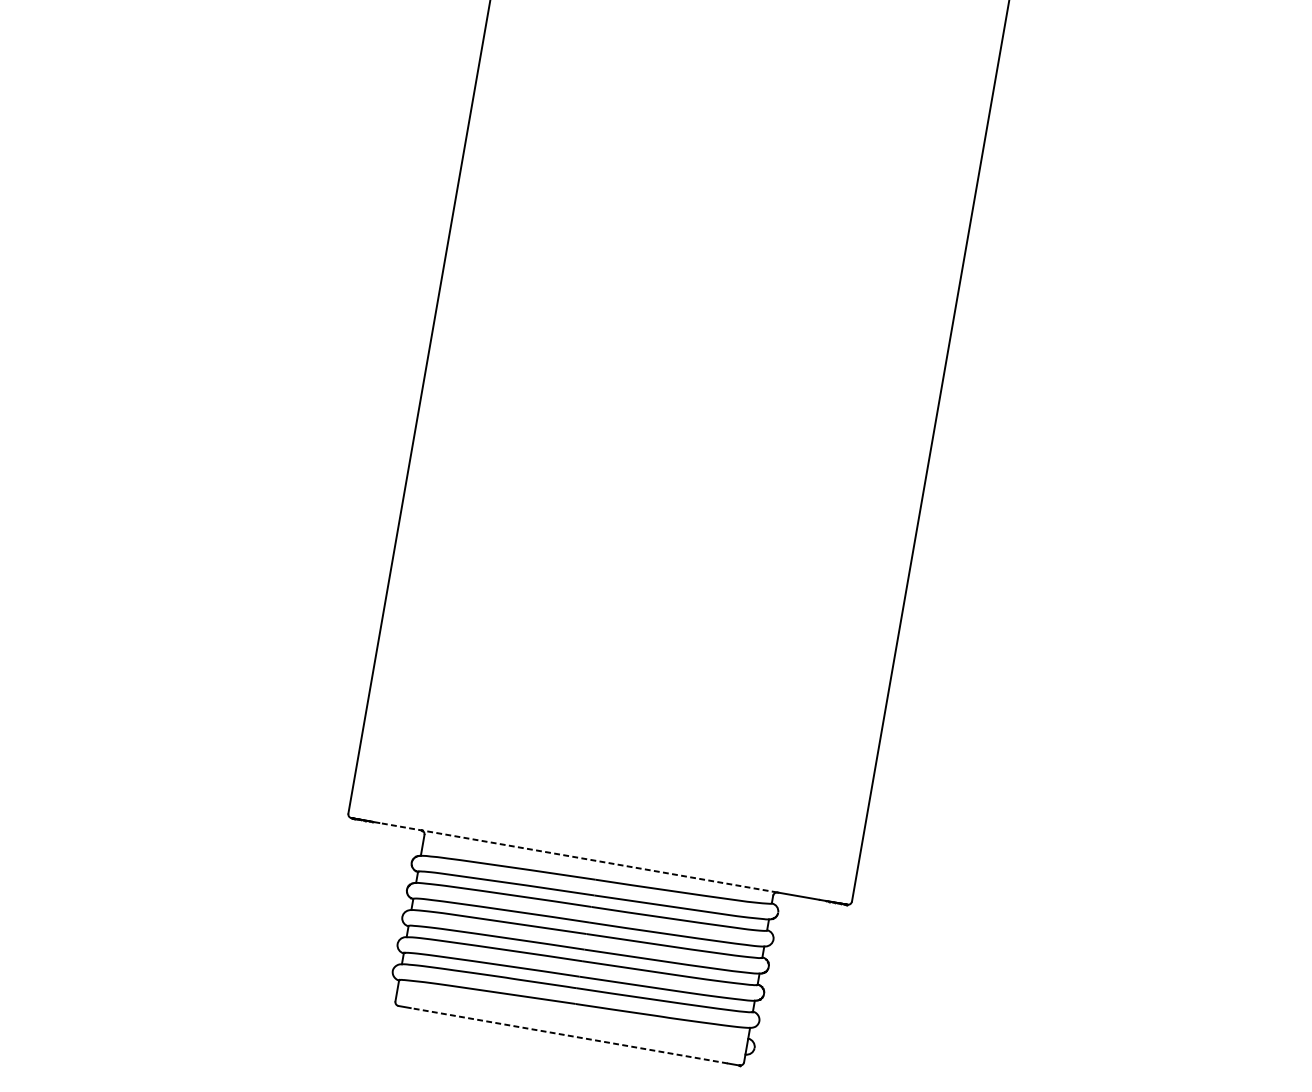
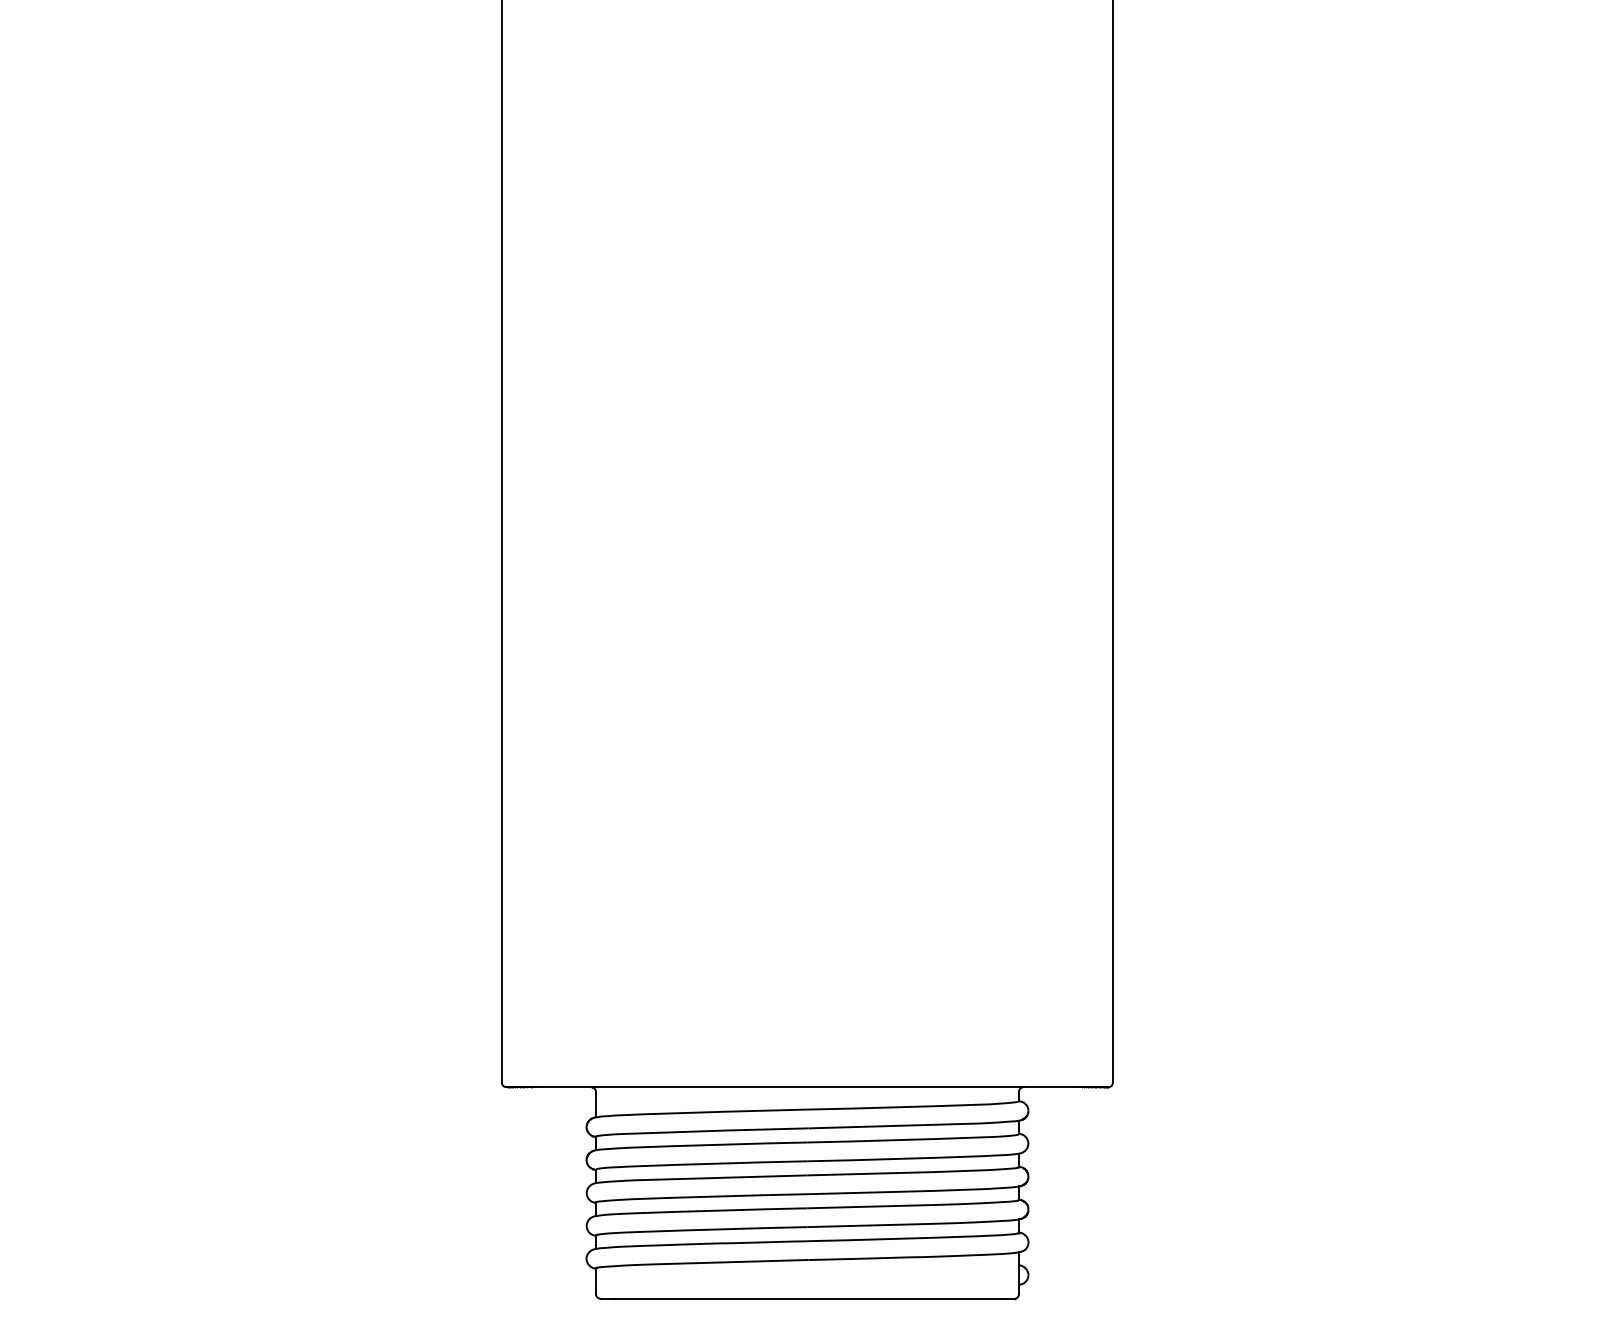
line: (578, 857) -> (781, 1087), dashed -> solid
line: (569, 1035) -> (807, 1298), dashed -> solid

